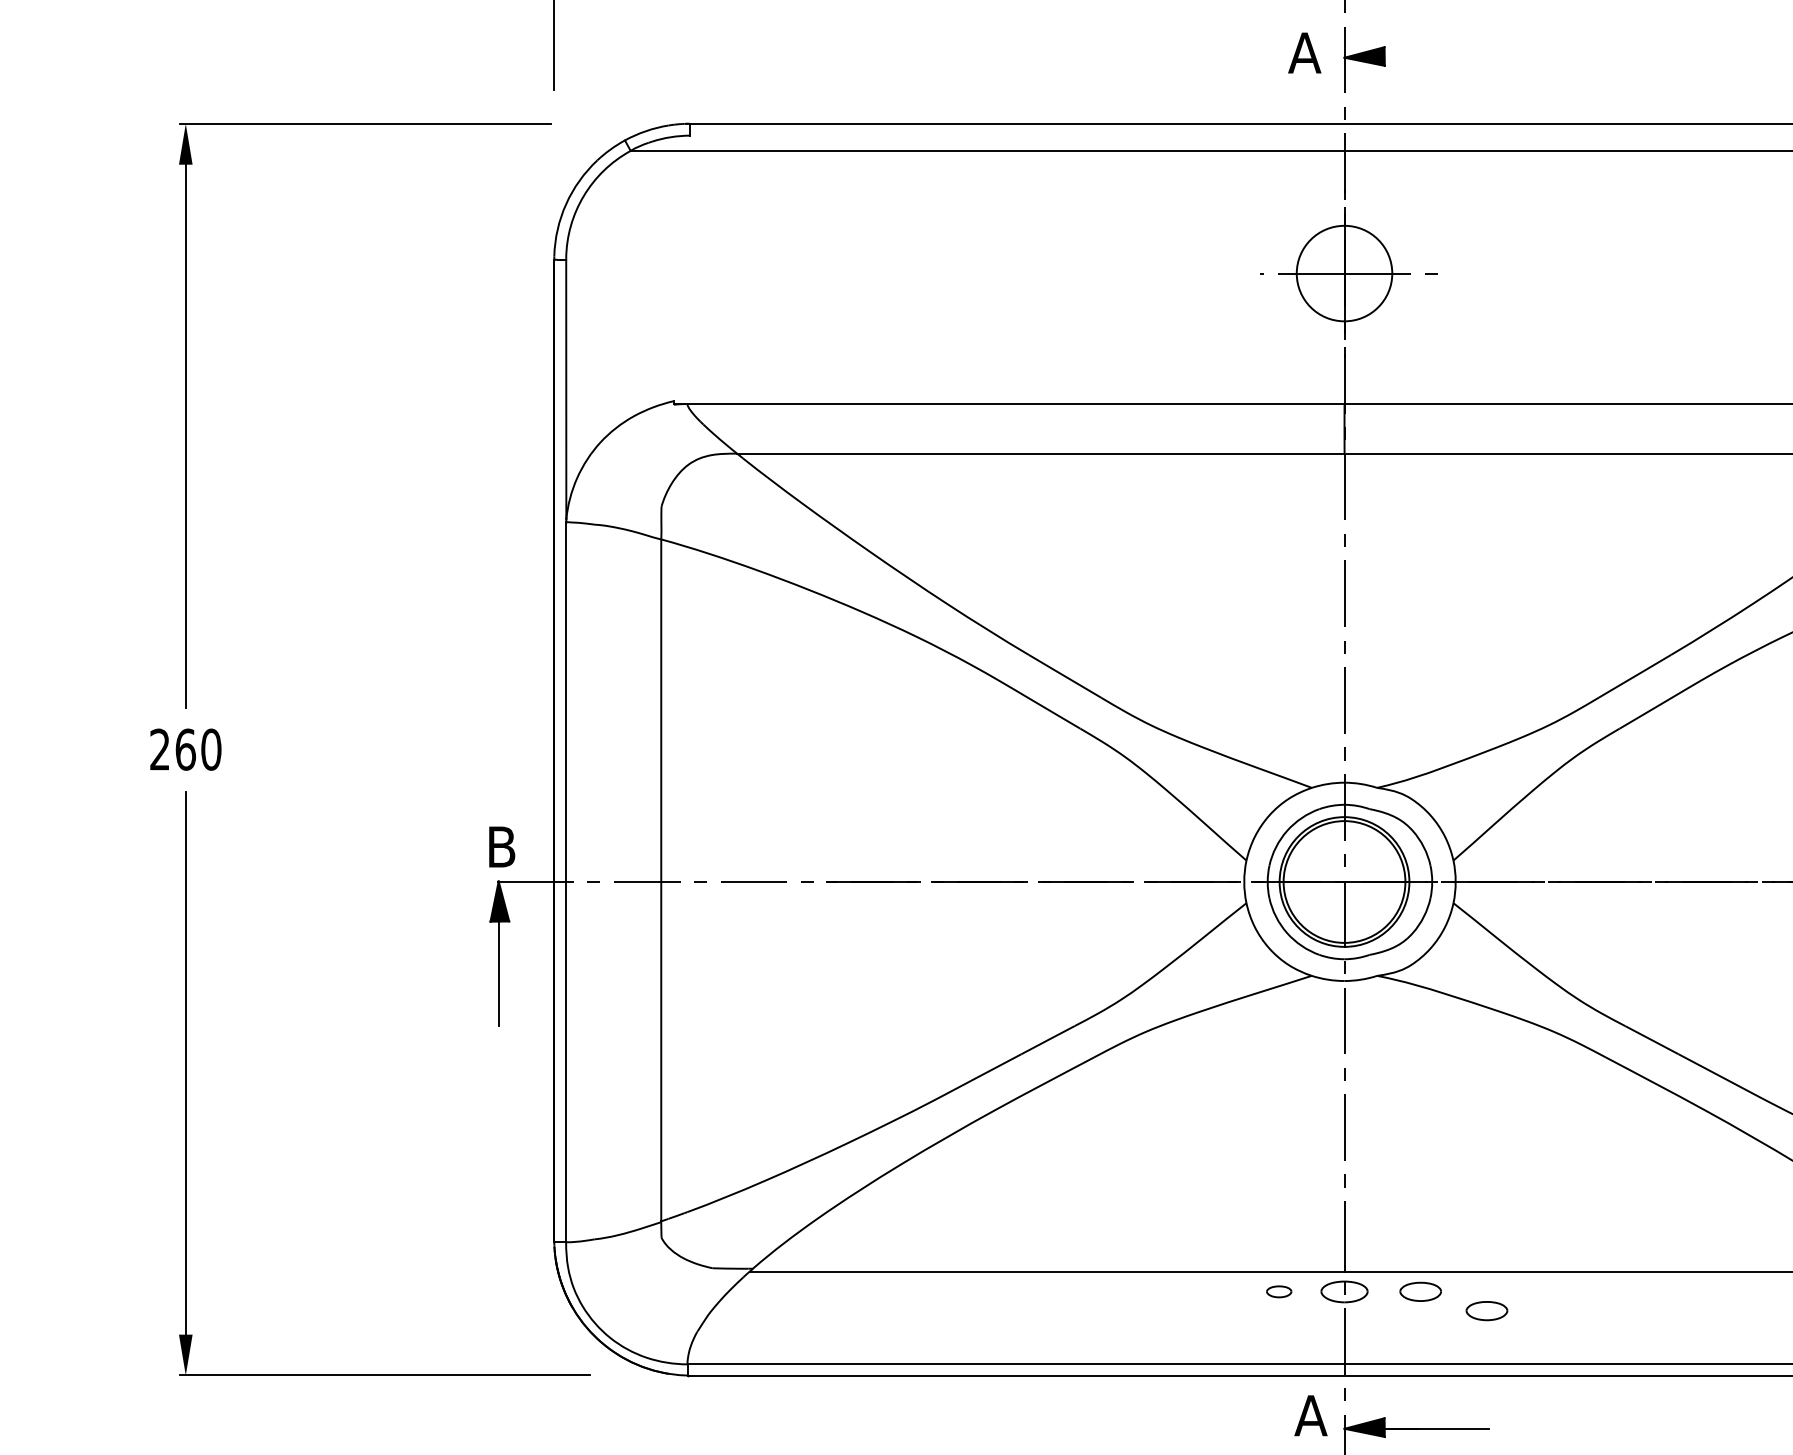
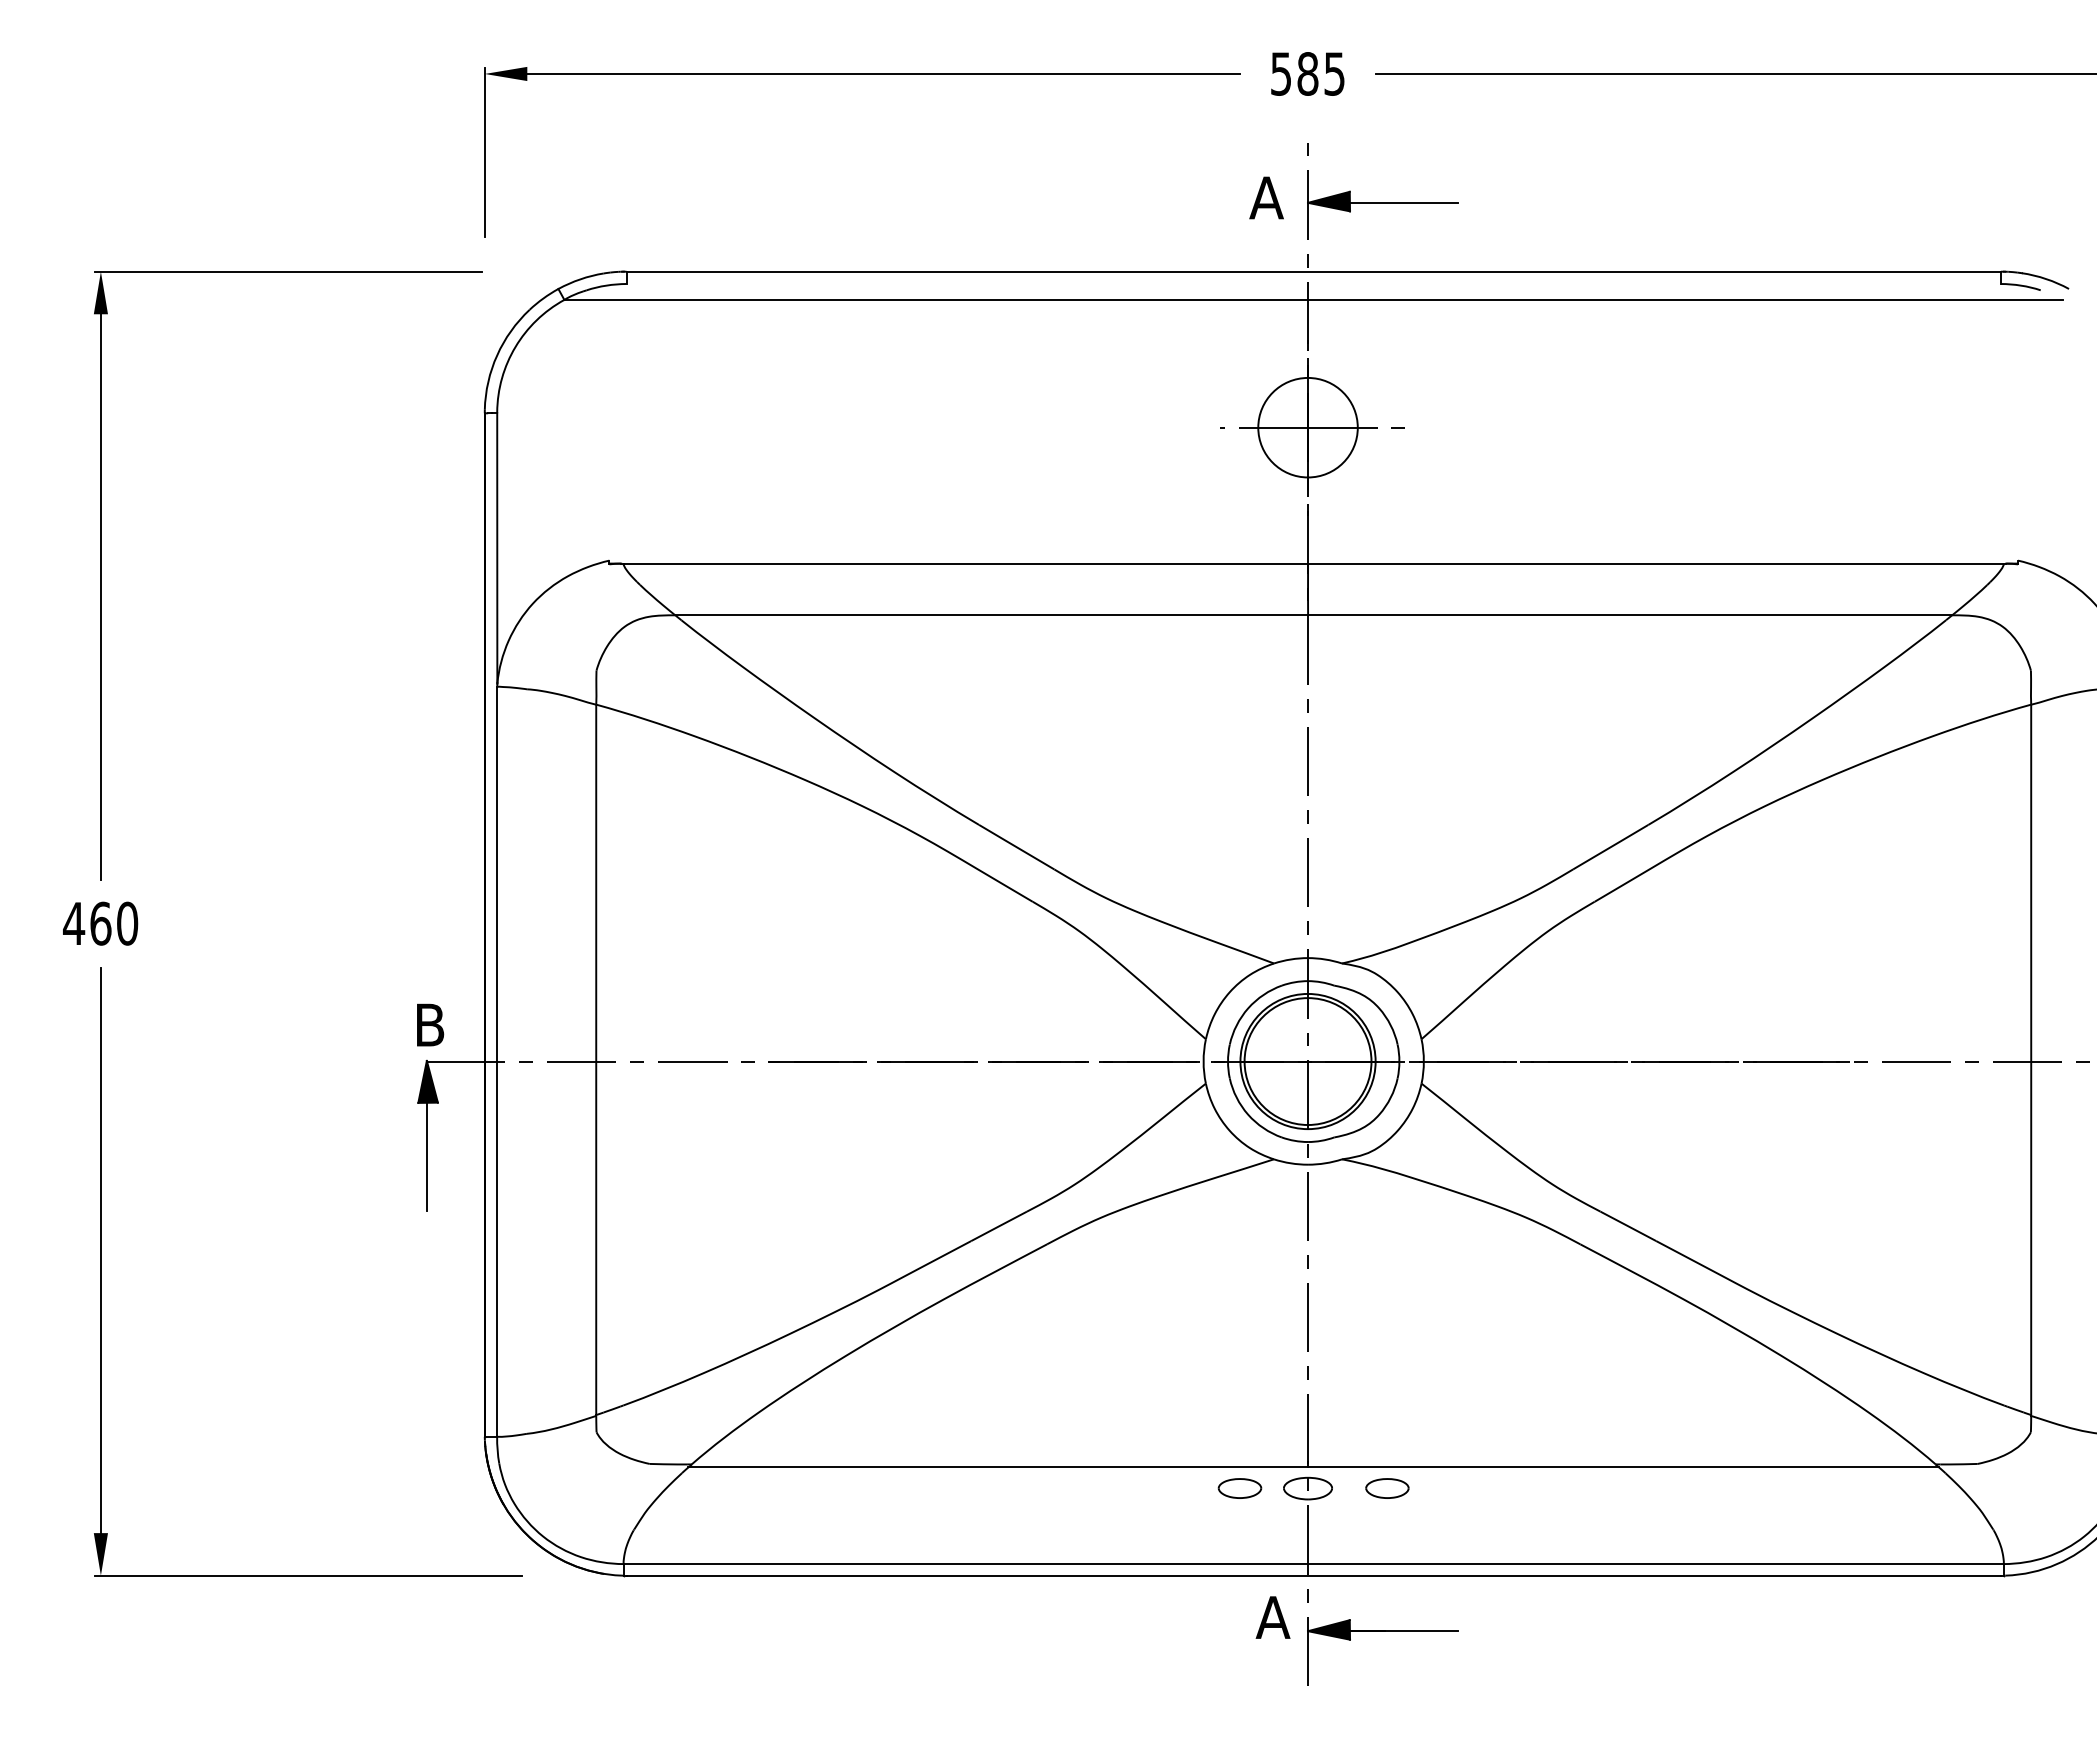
line: (1436, 57) -> (1403, 202), added
text: (160, 748) -> (74, 922), 260 -> 460
part: (1278, 1291) -> (1239, 1488), size x1.67
part: (1487, 1311) -> (1456, 1508), removed

